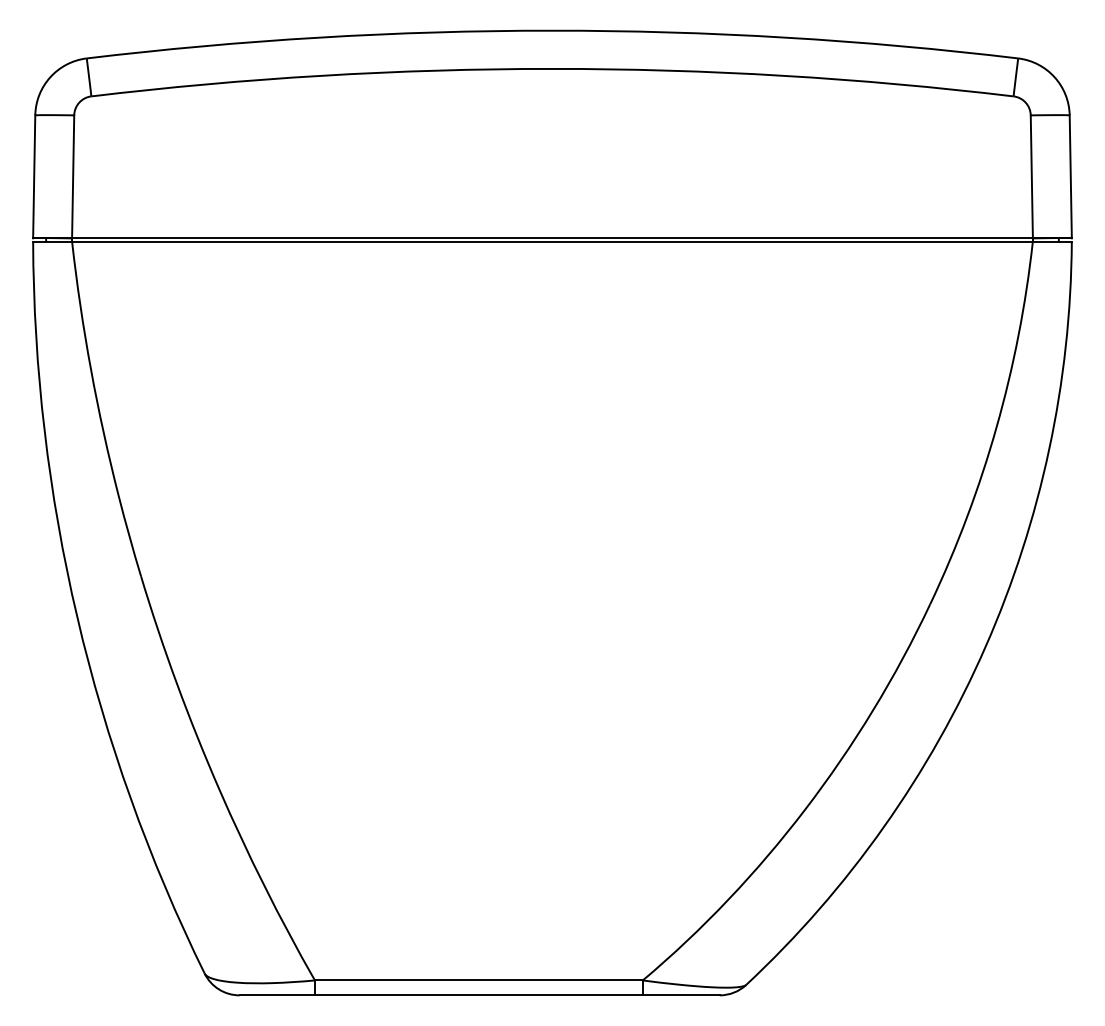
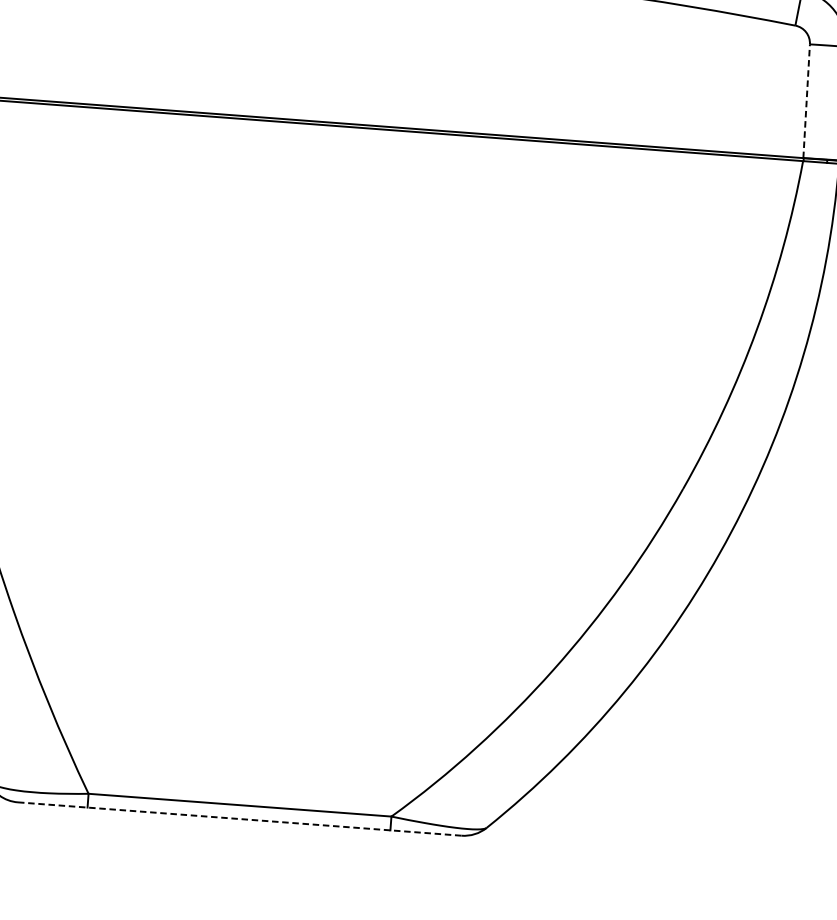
line: (1031, 176) -> (806, 100), solid -> dashed
line: (480, 995) -> (240, 819), solid -> dashed

